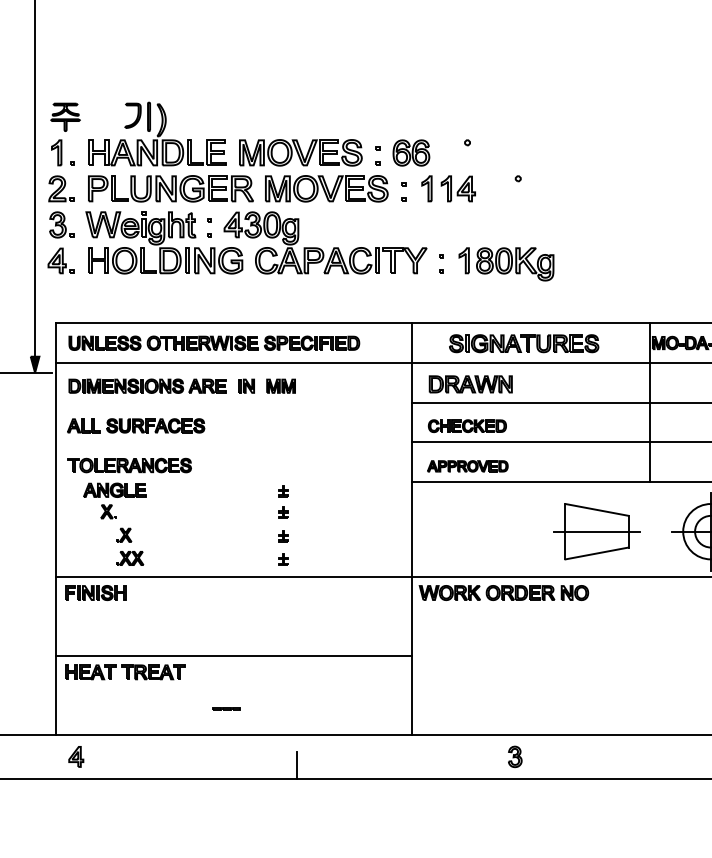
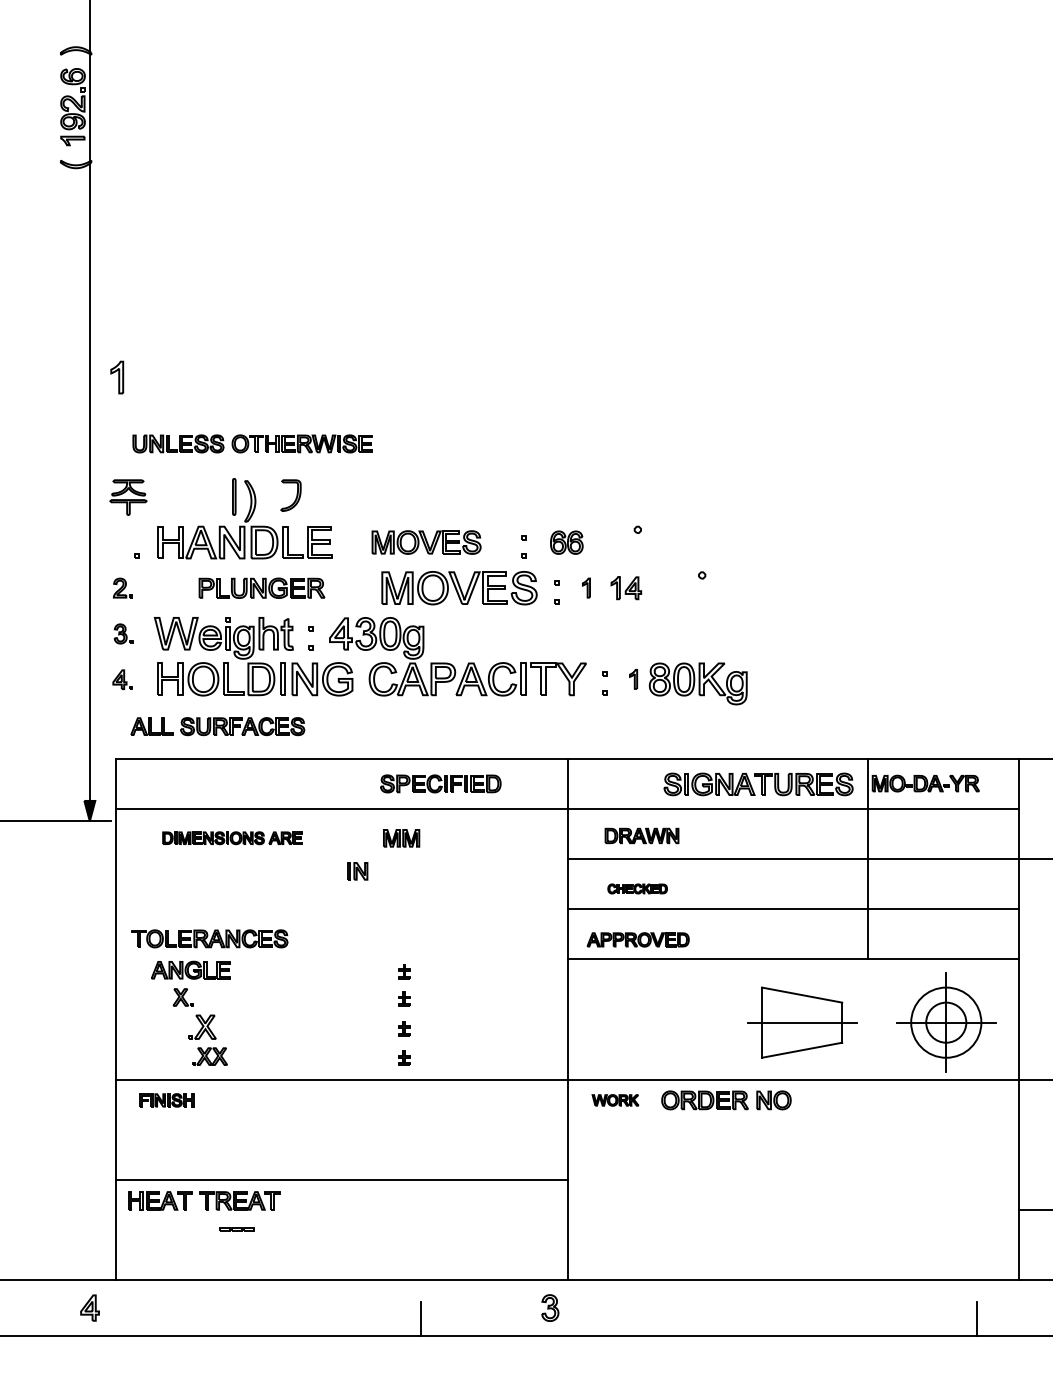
part: (132, 115) -> (290, 495), moved
part: (56, 152) -> (117, 377), moved
part: (300, 152) -> (426, 542), size x0.7
part: (411, 152) -> (566, 542), size x0.7
part: (60, 188) -> (122, 587), size x0.6
part: (427, 188) -> (586, 587), size x0.6
part: (458, 188) -> (626, 587), size x0.7
part: (170, 189) -> (261, 588), size x0.6
part: (61, 224) -> (123, 633), size x0.6
part: (60, 260) -> (122, 679), size x0.6
part: (464, 260) -> (633, 679), size x0.6
part: (163, 342) -> (252, 443), moved
part: (524, 343) -> (758, 784), moved
part: (470, 383) -> (641, 835), size x0.7
part: (147, 385) -> (232, 837), size x0.7
part: (246, 386) -> (357, 871), moved
part: (135, 425) -> (217, 726), moved
part: (467, 425) -> (637, 888), size x0.6
part: (123, 535) -> (202, 1027), size x1.4
part: (95, 593) -> (166, 1100), size x0.7
part: (449, 593) -> (615, 1100), size x0.6
line: (226, 708) -> (236, 1228), moved
part: (75, 756) -> (89, 1307), moved
part: (515, 756) -> (550, 1307), moved

